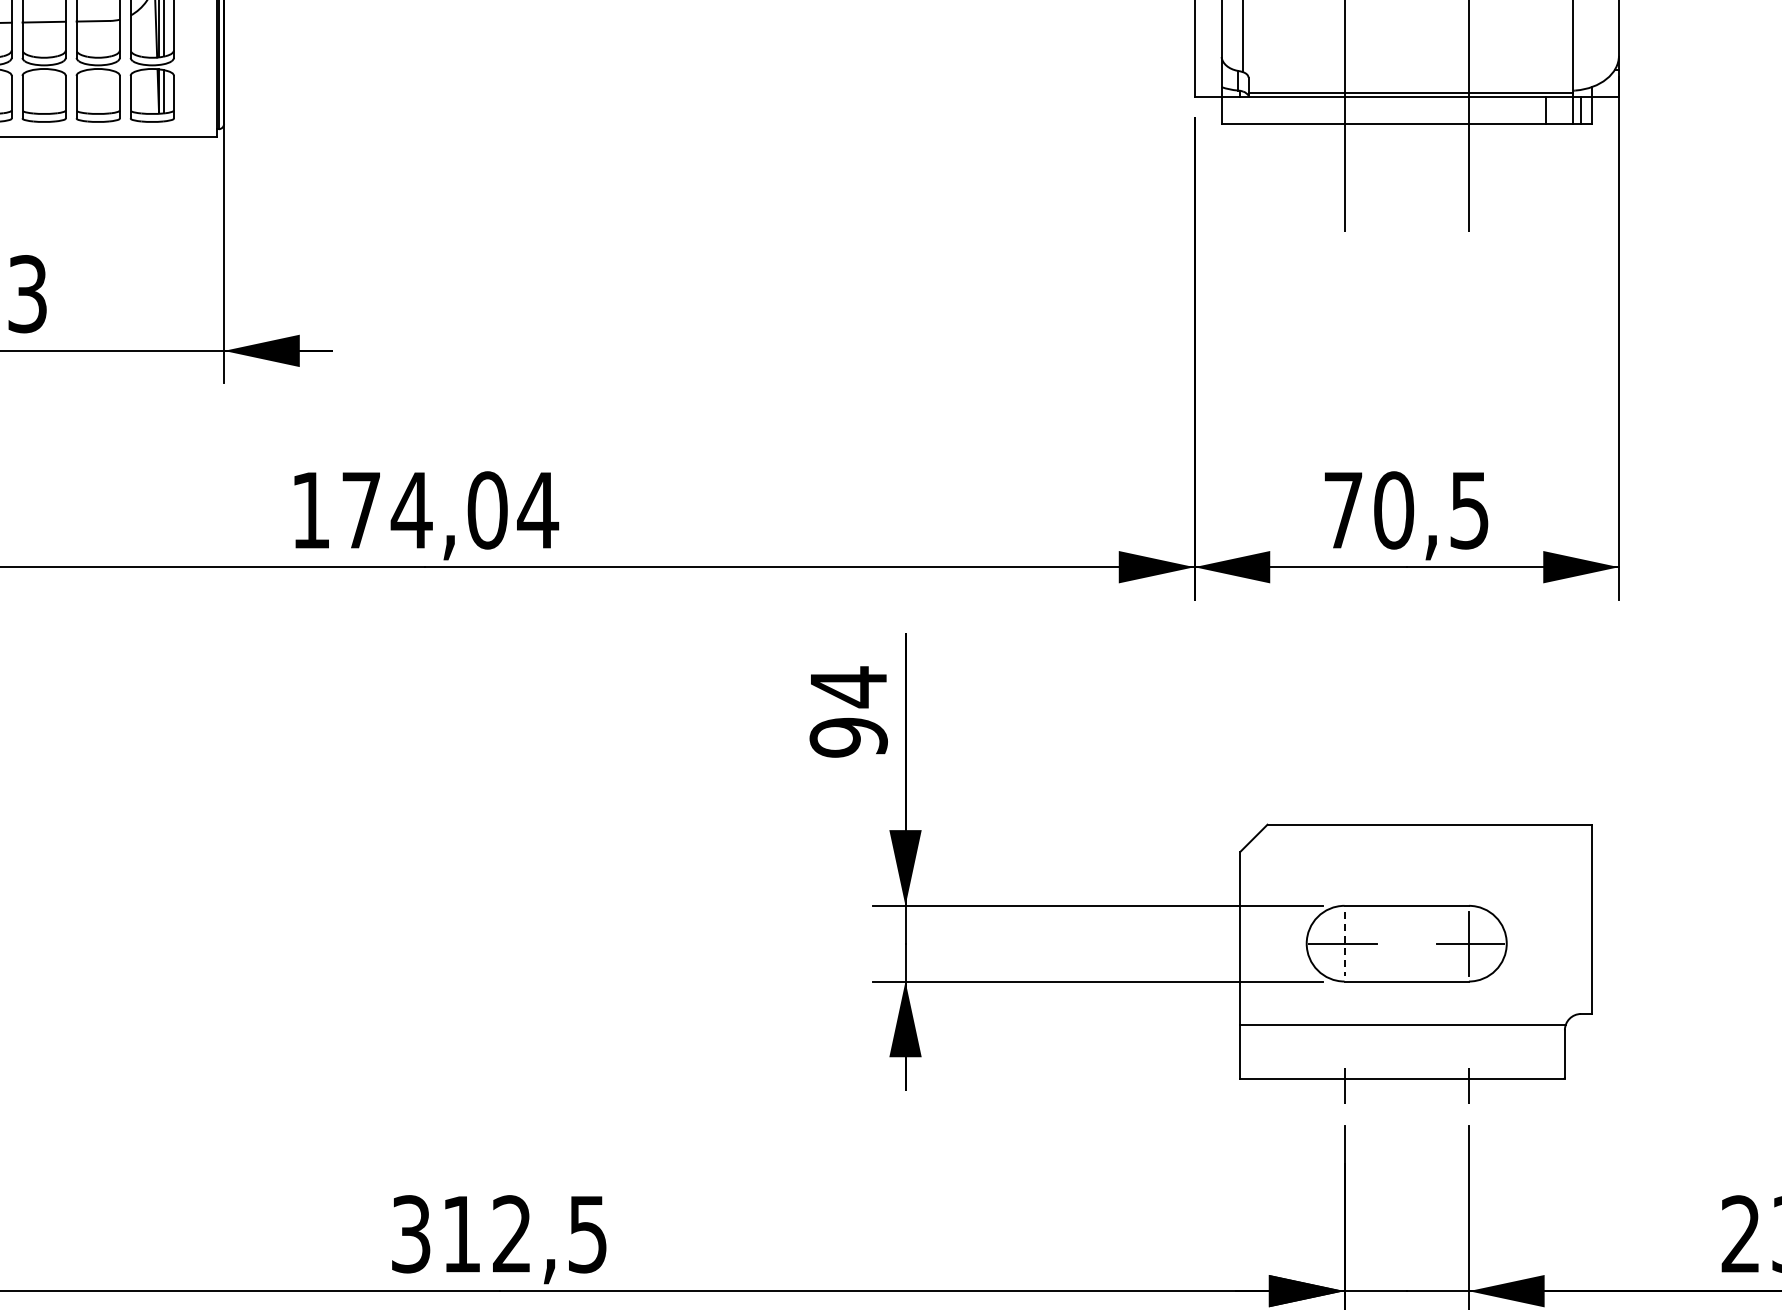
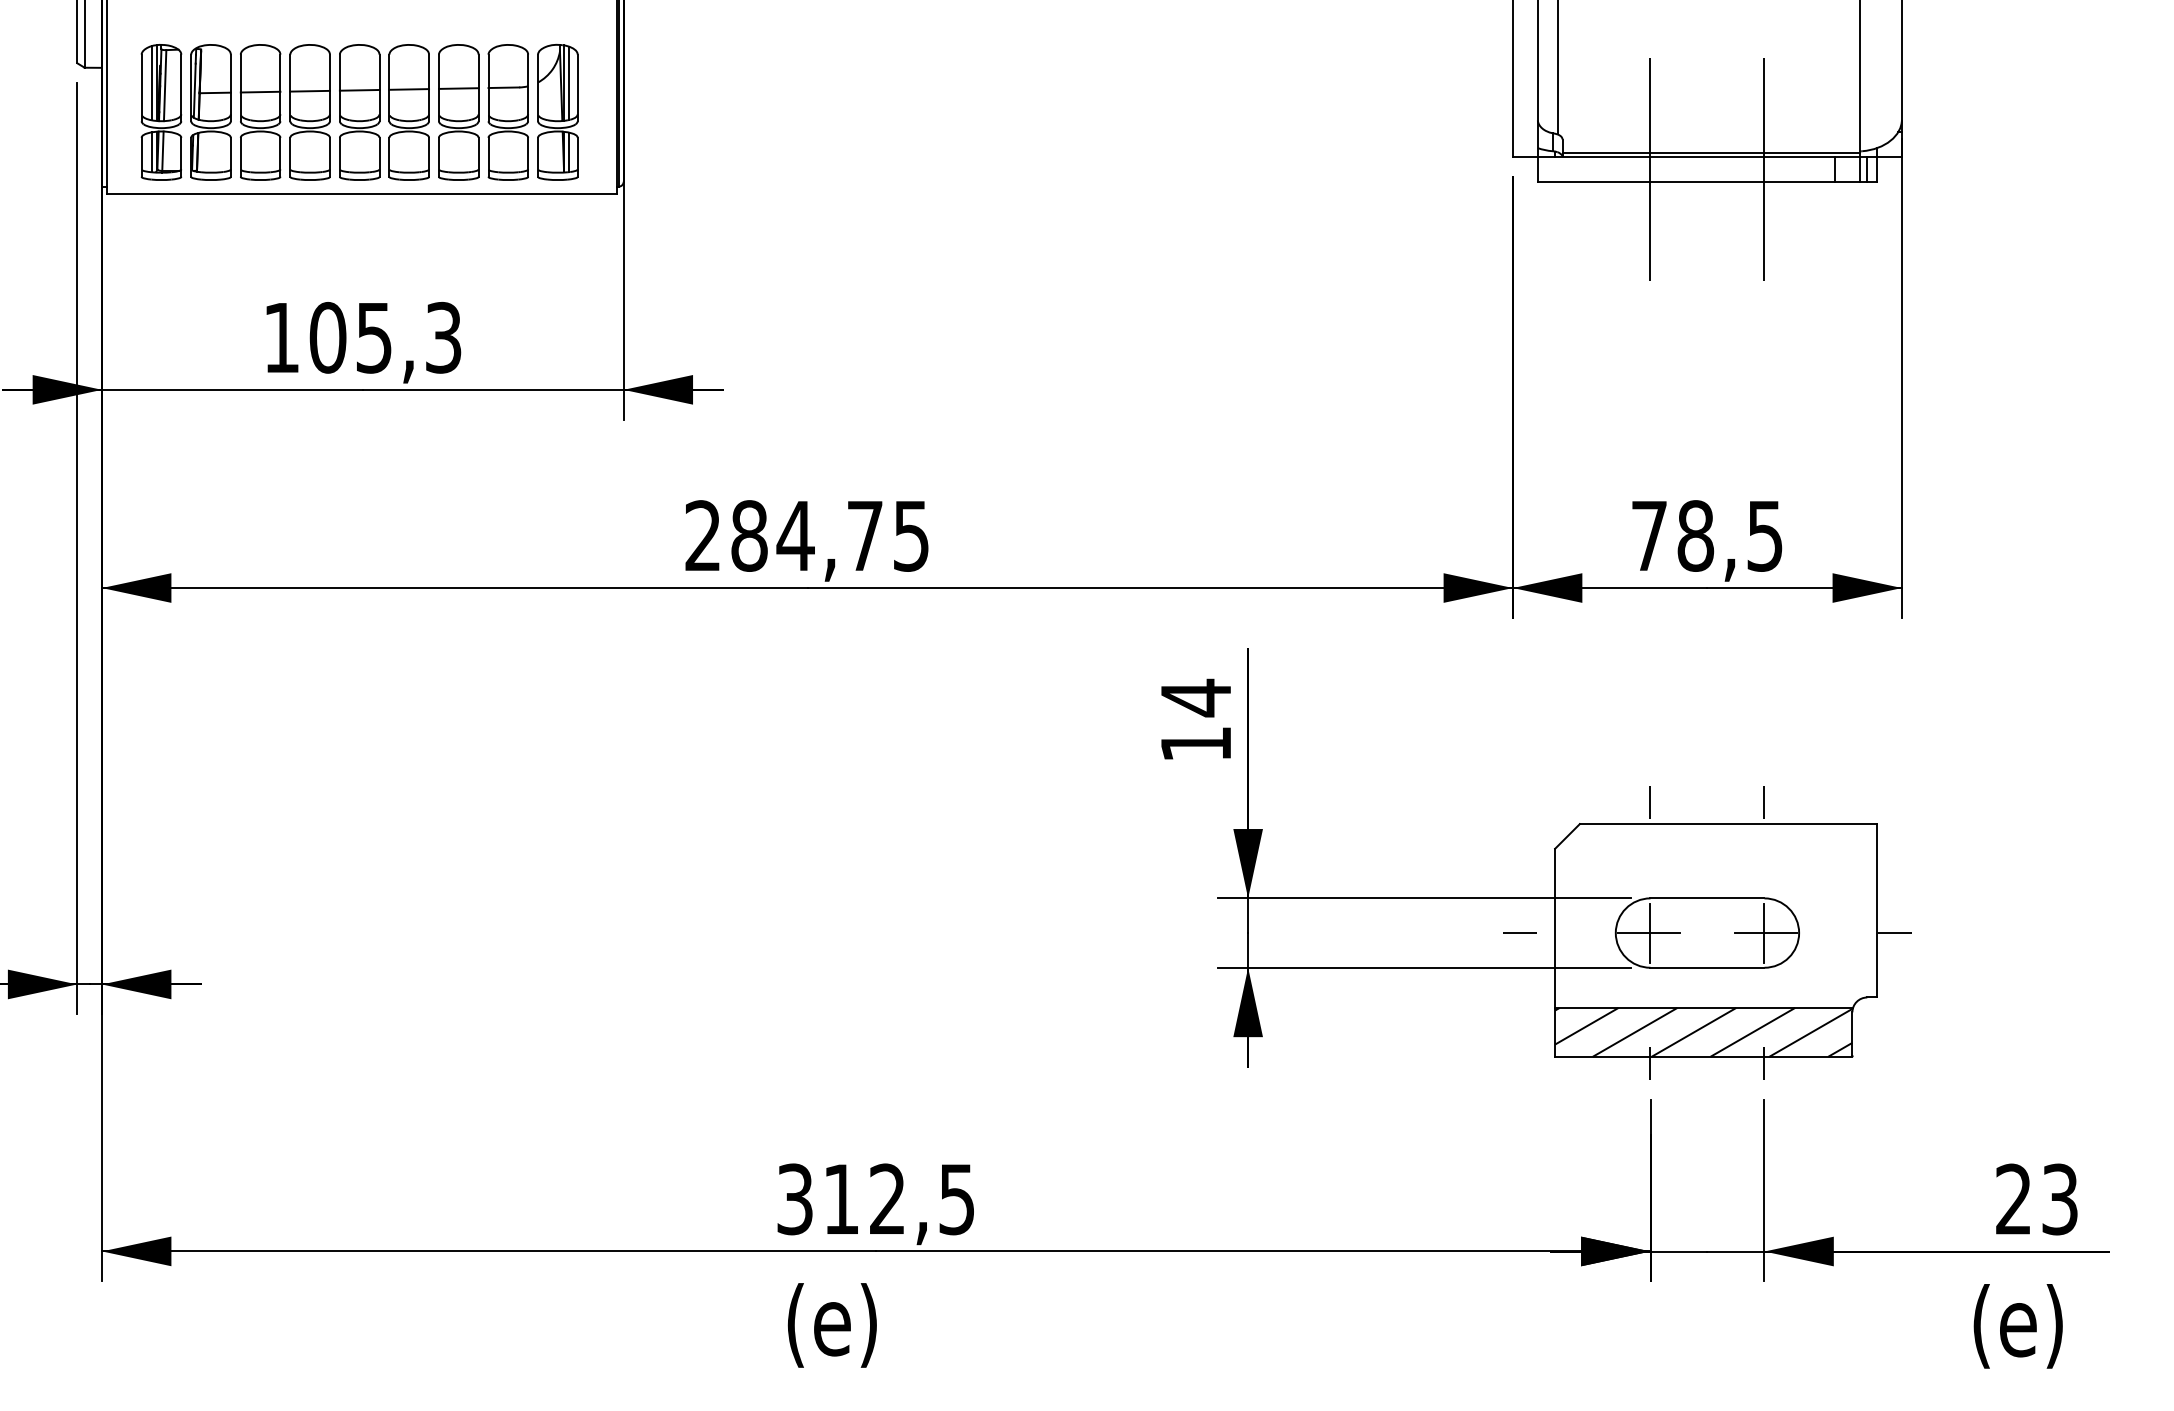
text: (424, 509) -> (807, 535), 174,04 -> 284,75
text: (1393, 509) -> (1695, 535), 70,5 -> 78,5
text: (849, 737) -> (1196, 744), 94 -> 14
line: (1344, 801) -> (1650, 802), added
line: (1468, 801) -> (1764, 802), added
line: (1201, 943) -> (1519, 932), added
line: (1344, 944) -> (1650, 933), dashed -> solid
line: (1610, 944) -> (1894, 933), added
hatch: (1402, 1051) -> (1703, 1031), added

